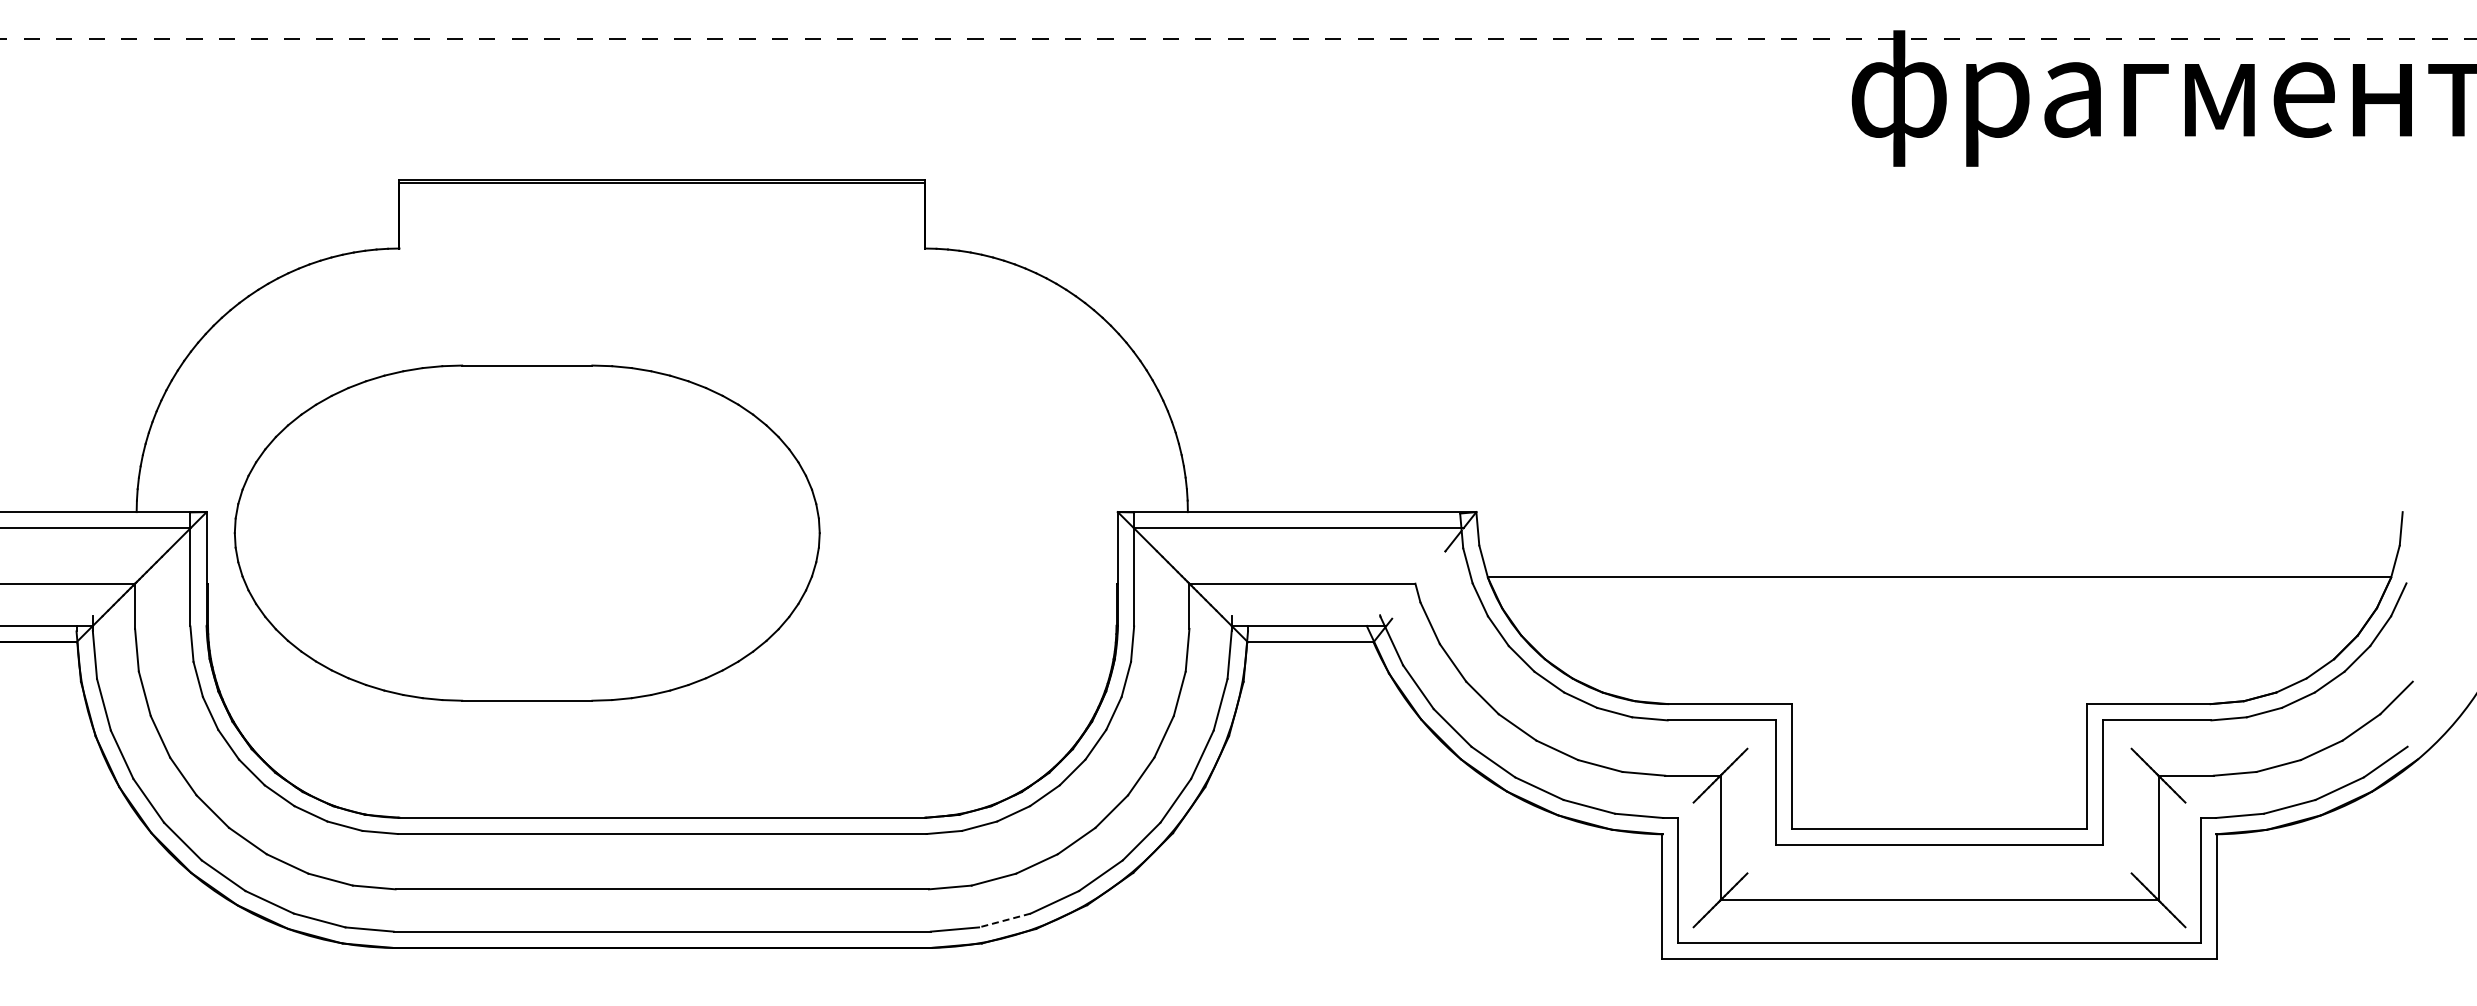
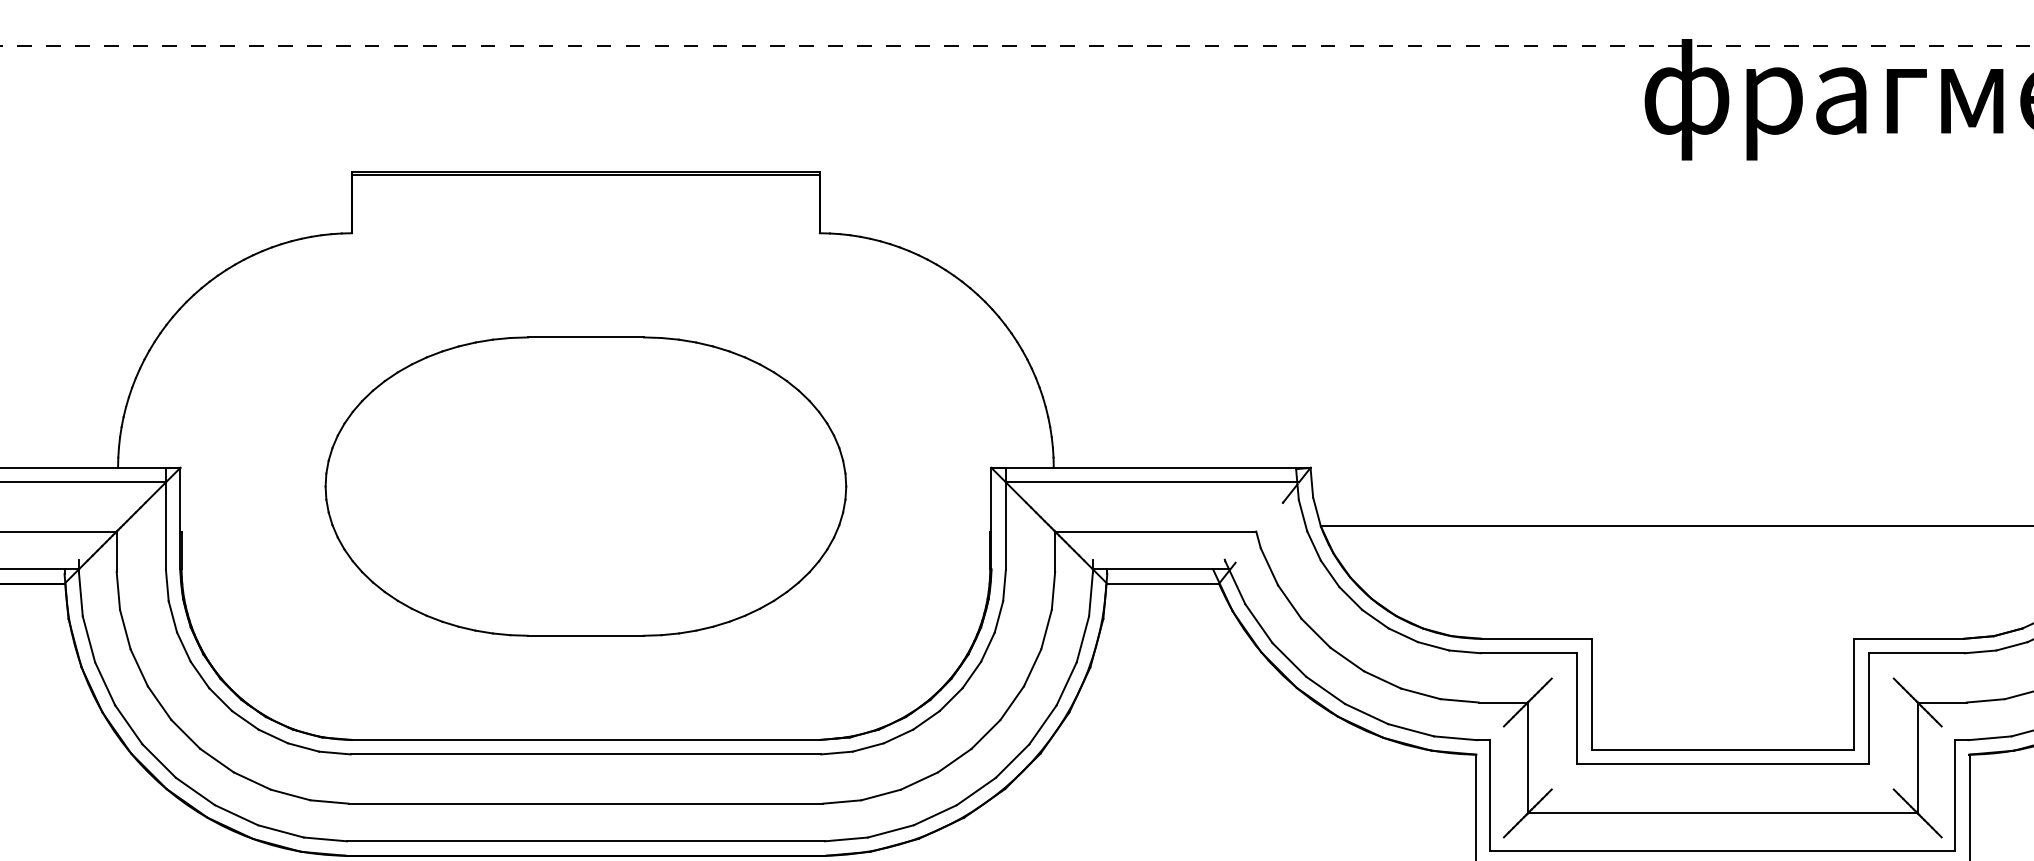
part: (526, 532) -> (585, 486), moved
line: (1004, 920) -> (890, 831), dashed -> solid

